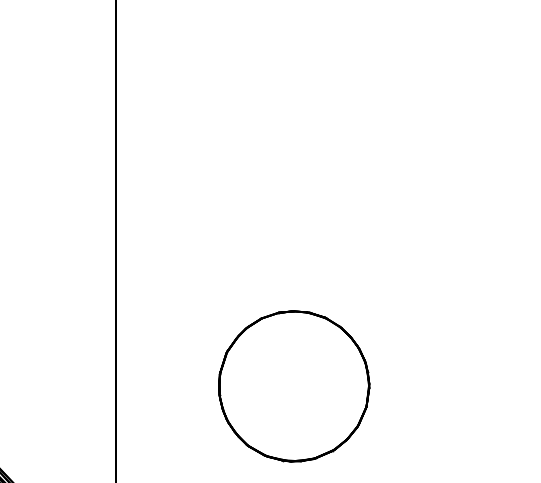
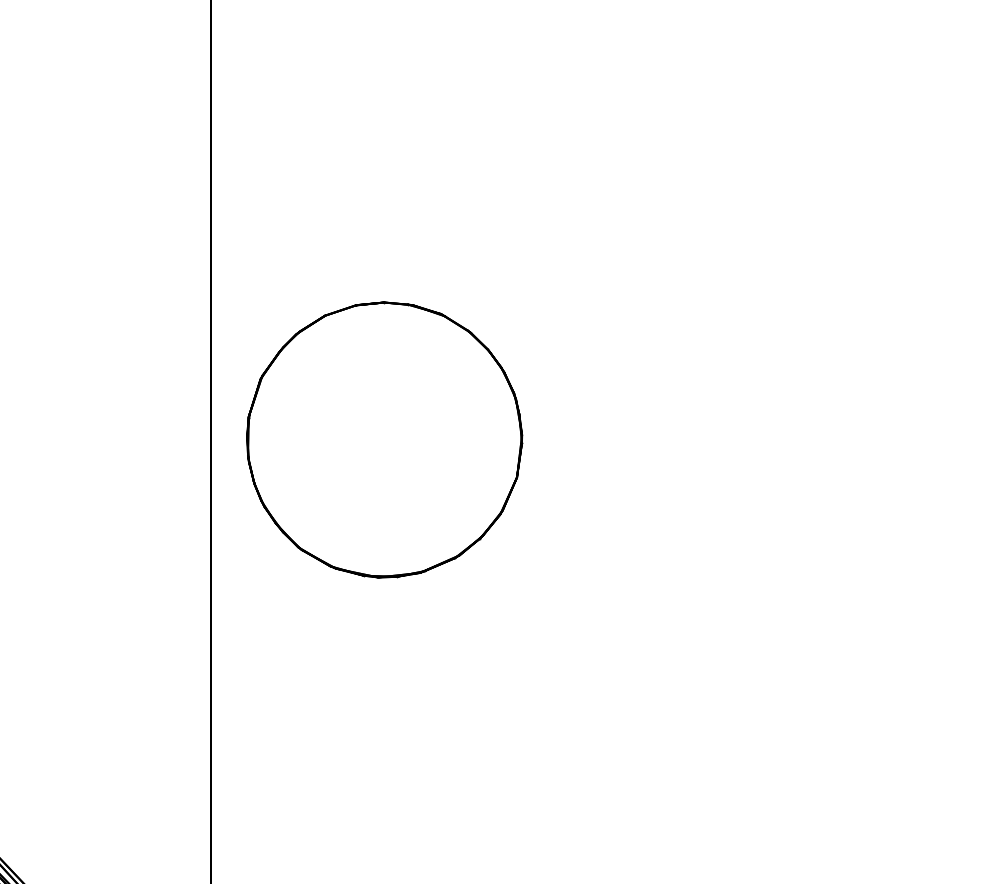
part: (294, 386) -> (385, 440), moved

